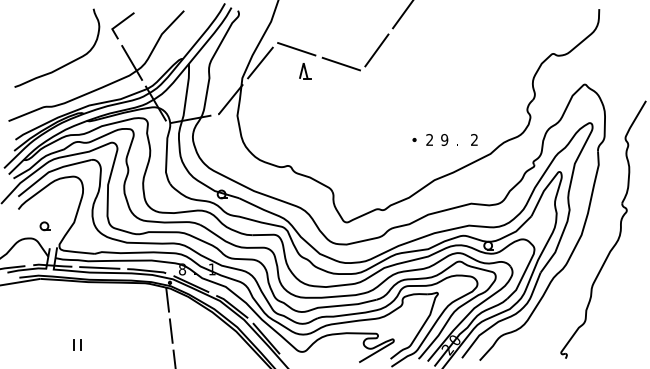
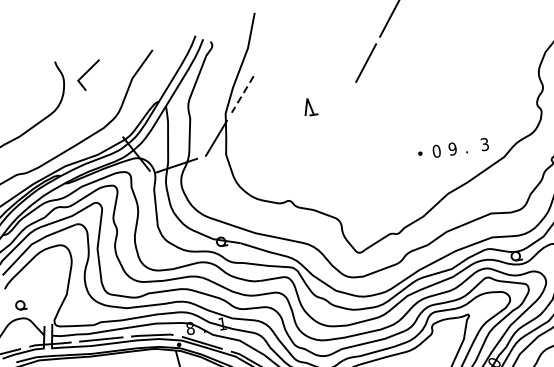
line: (296, 49) -> (279, 74), removed
line: (132, 62) -> (105, 113), removed
line: (260, 63) -> (242, 94), solid -> dashed
line: (341, 63) -> (330, 82), removed
part: (305, 71) -> (310, 107), moved
text: (429, 139) -> (436, 150), 2 -> 0
text: (474, 139) -> (484, 143), 2 -> 3
part: (44, 226) -> (20, 305), moved

